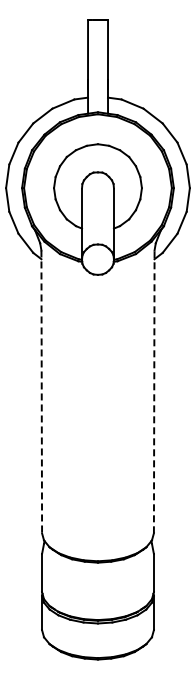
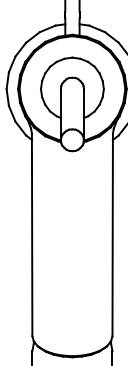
line: (154, 391) -> (112, 234), dashed -> solid
line: (41, 392) -> (31, 235), dashed -> solid

